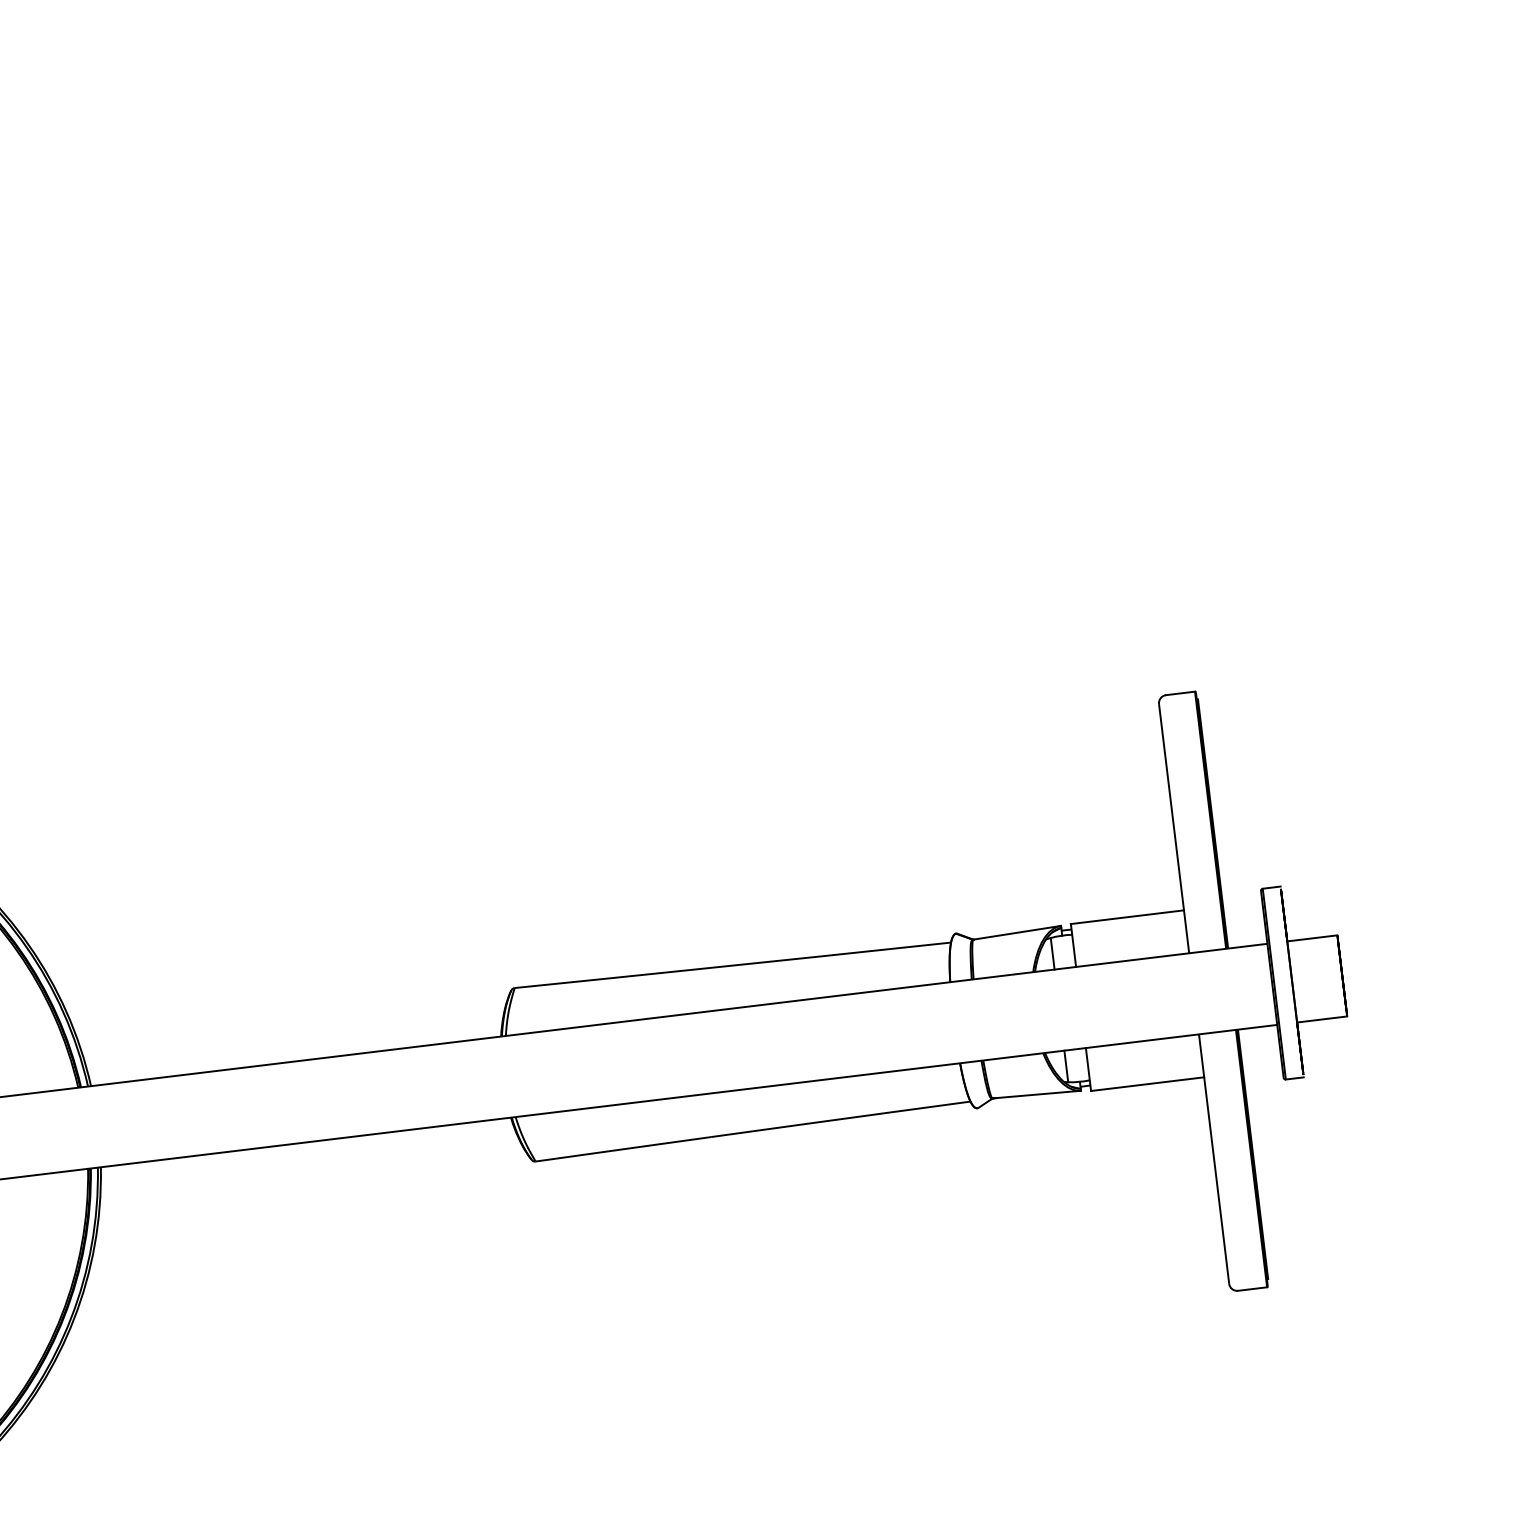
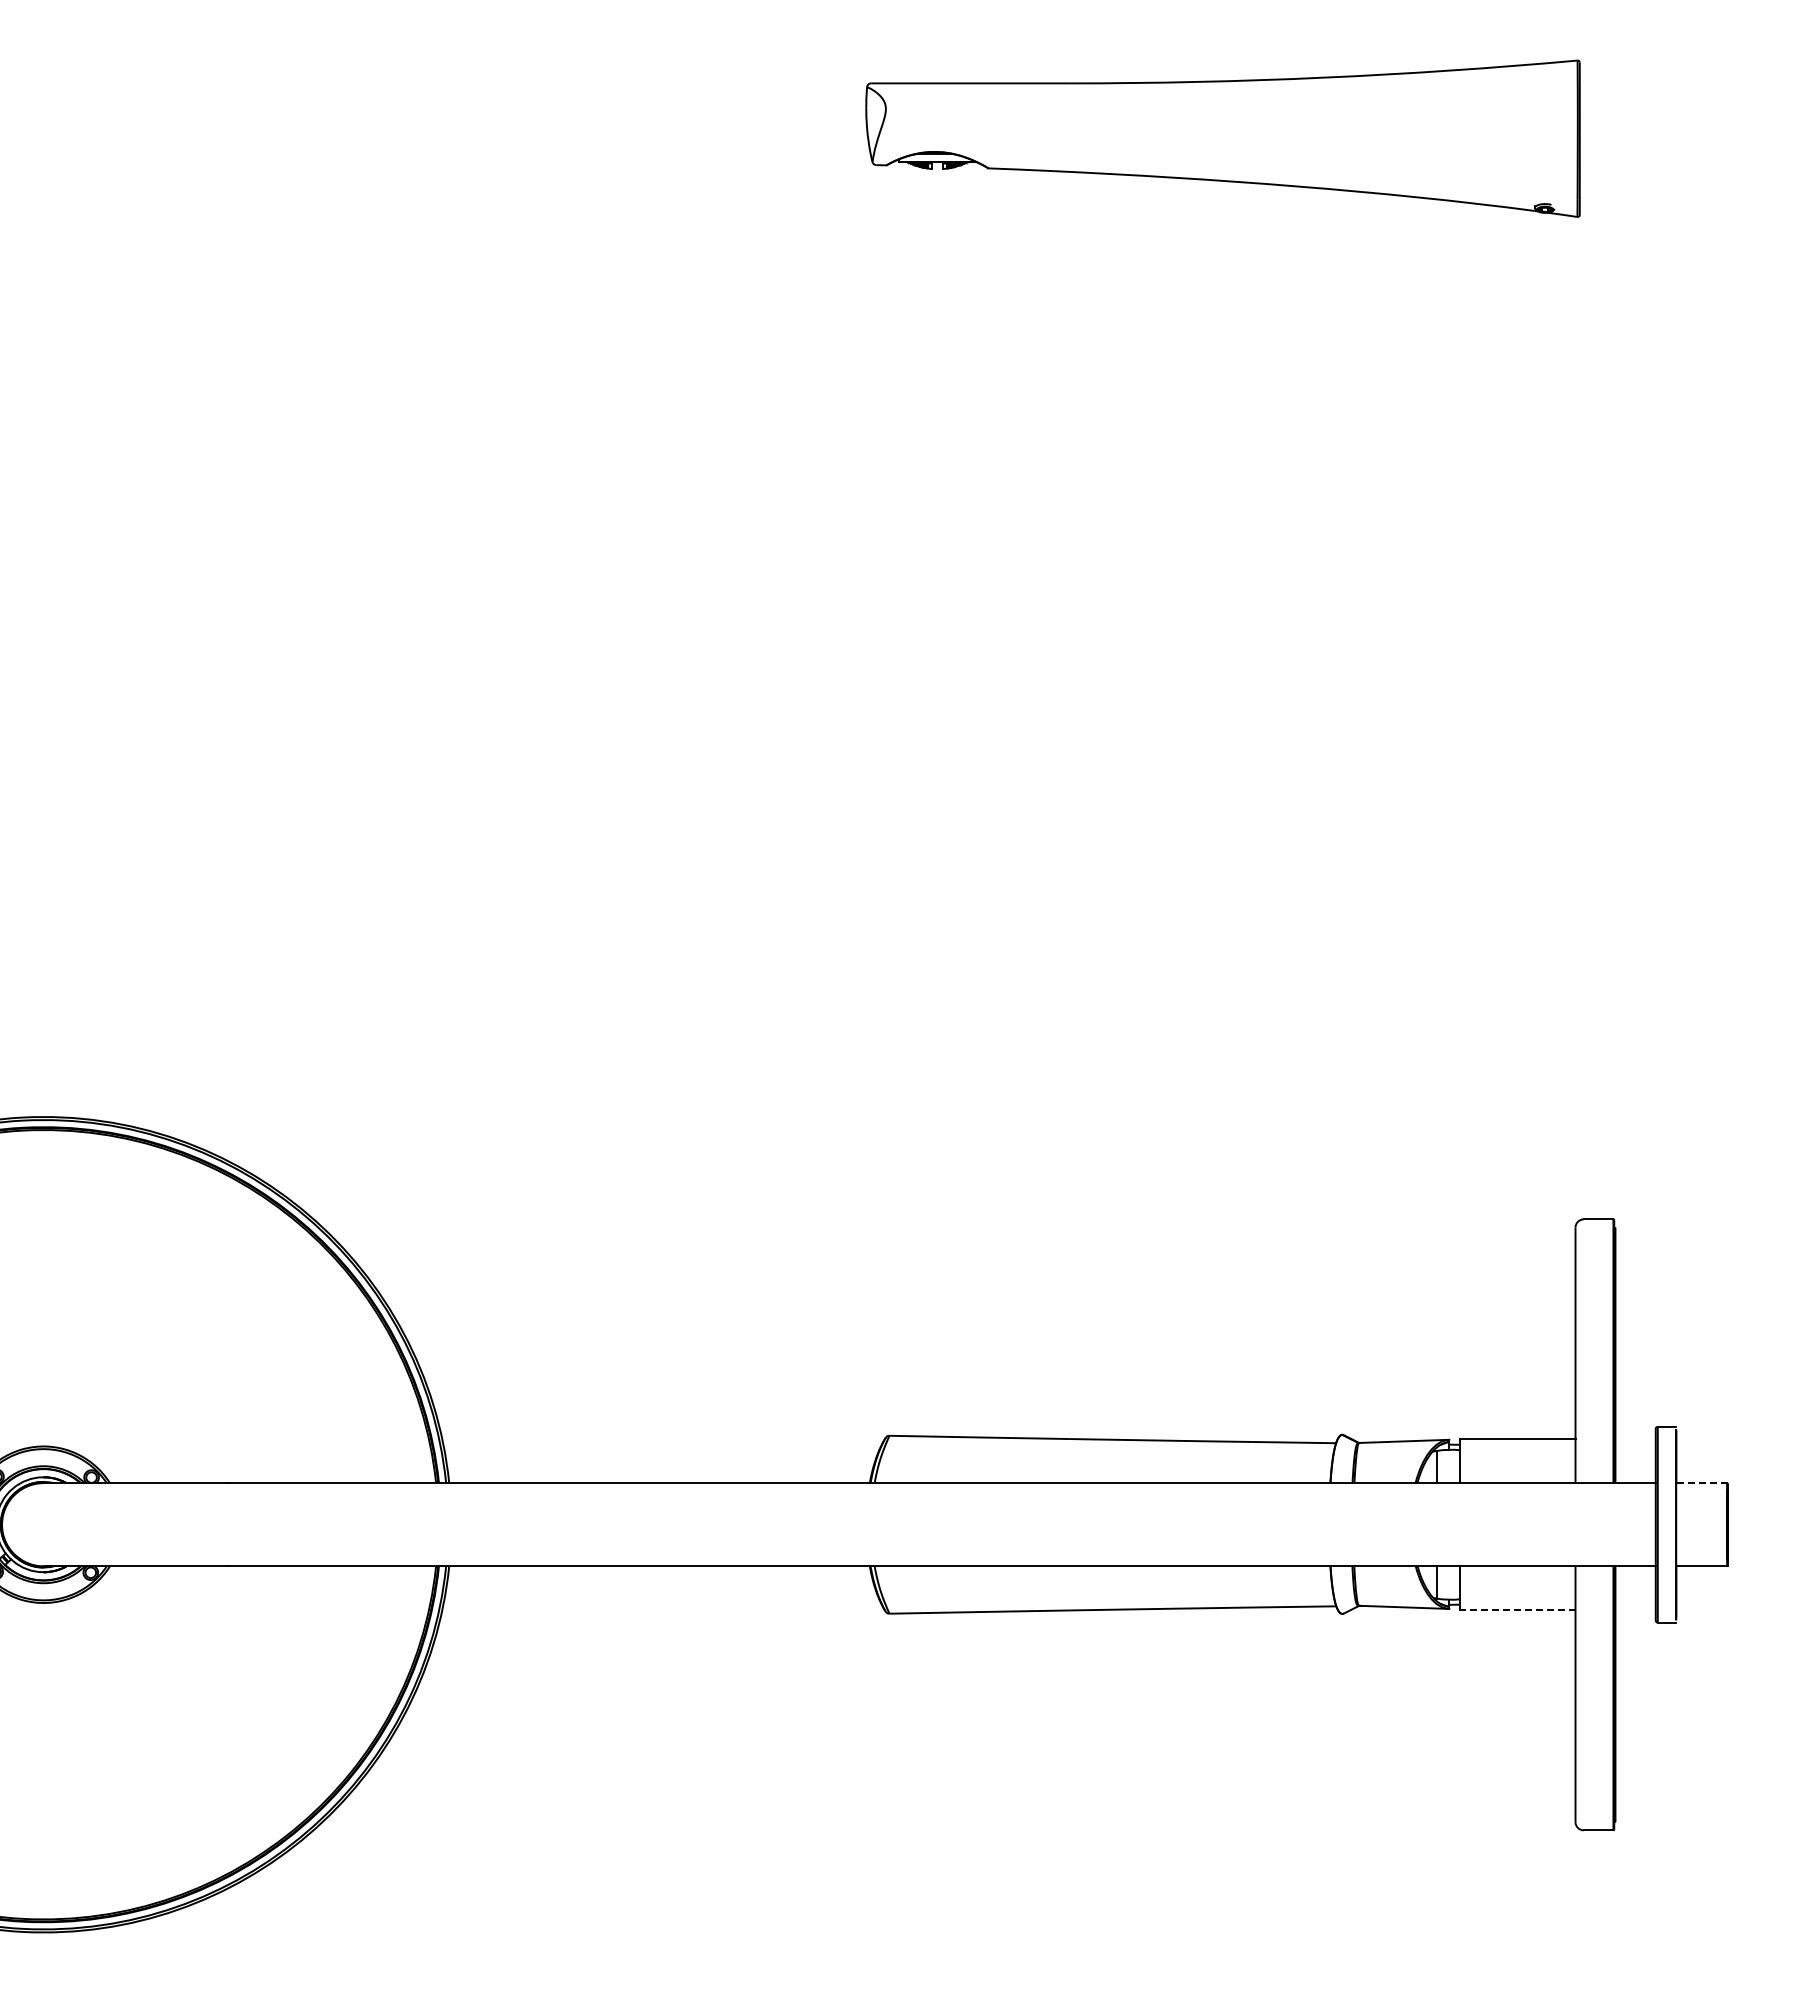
line: (1312, 938) -> (1701, 1483), solid -> dashed
line: (1147, 1084) -> (1517, 1610), solid -> dashed

